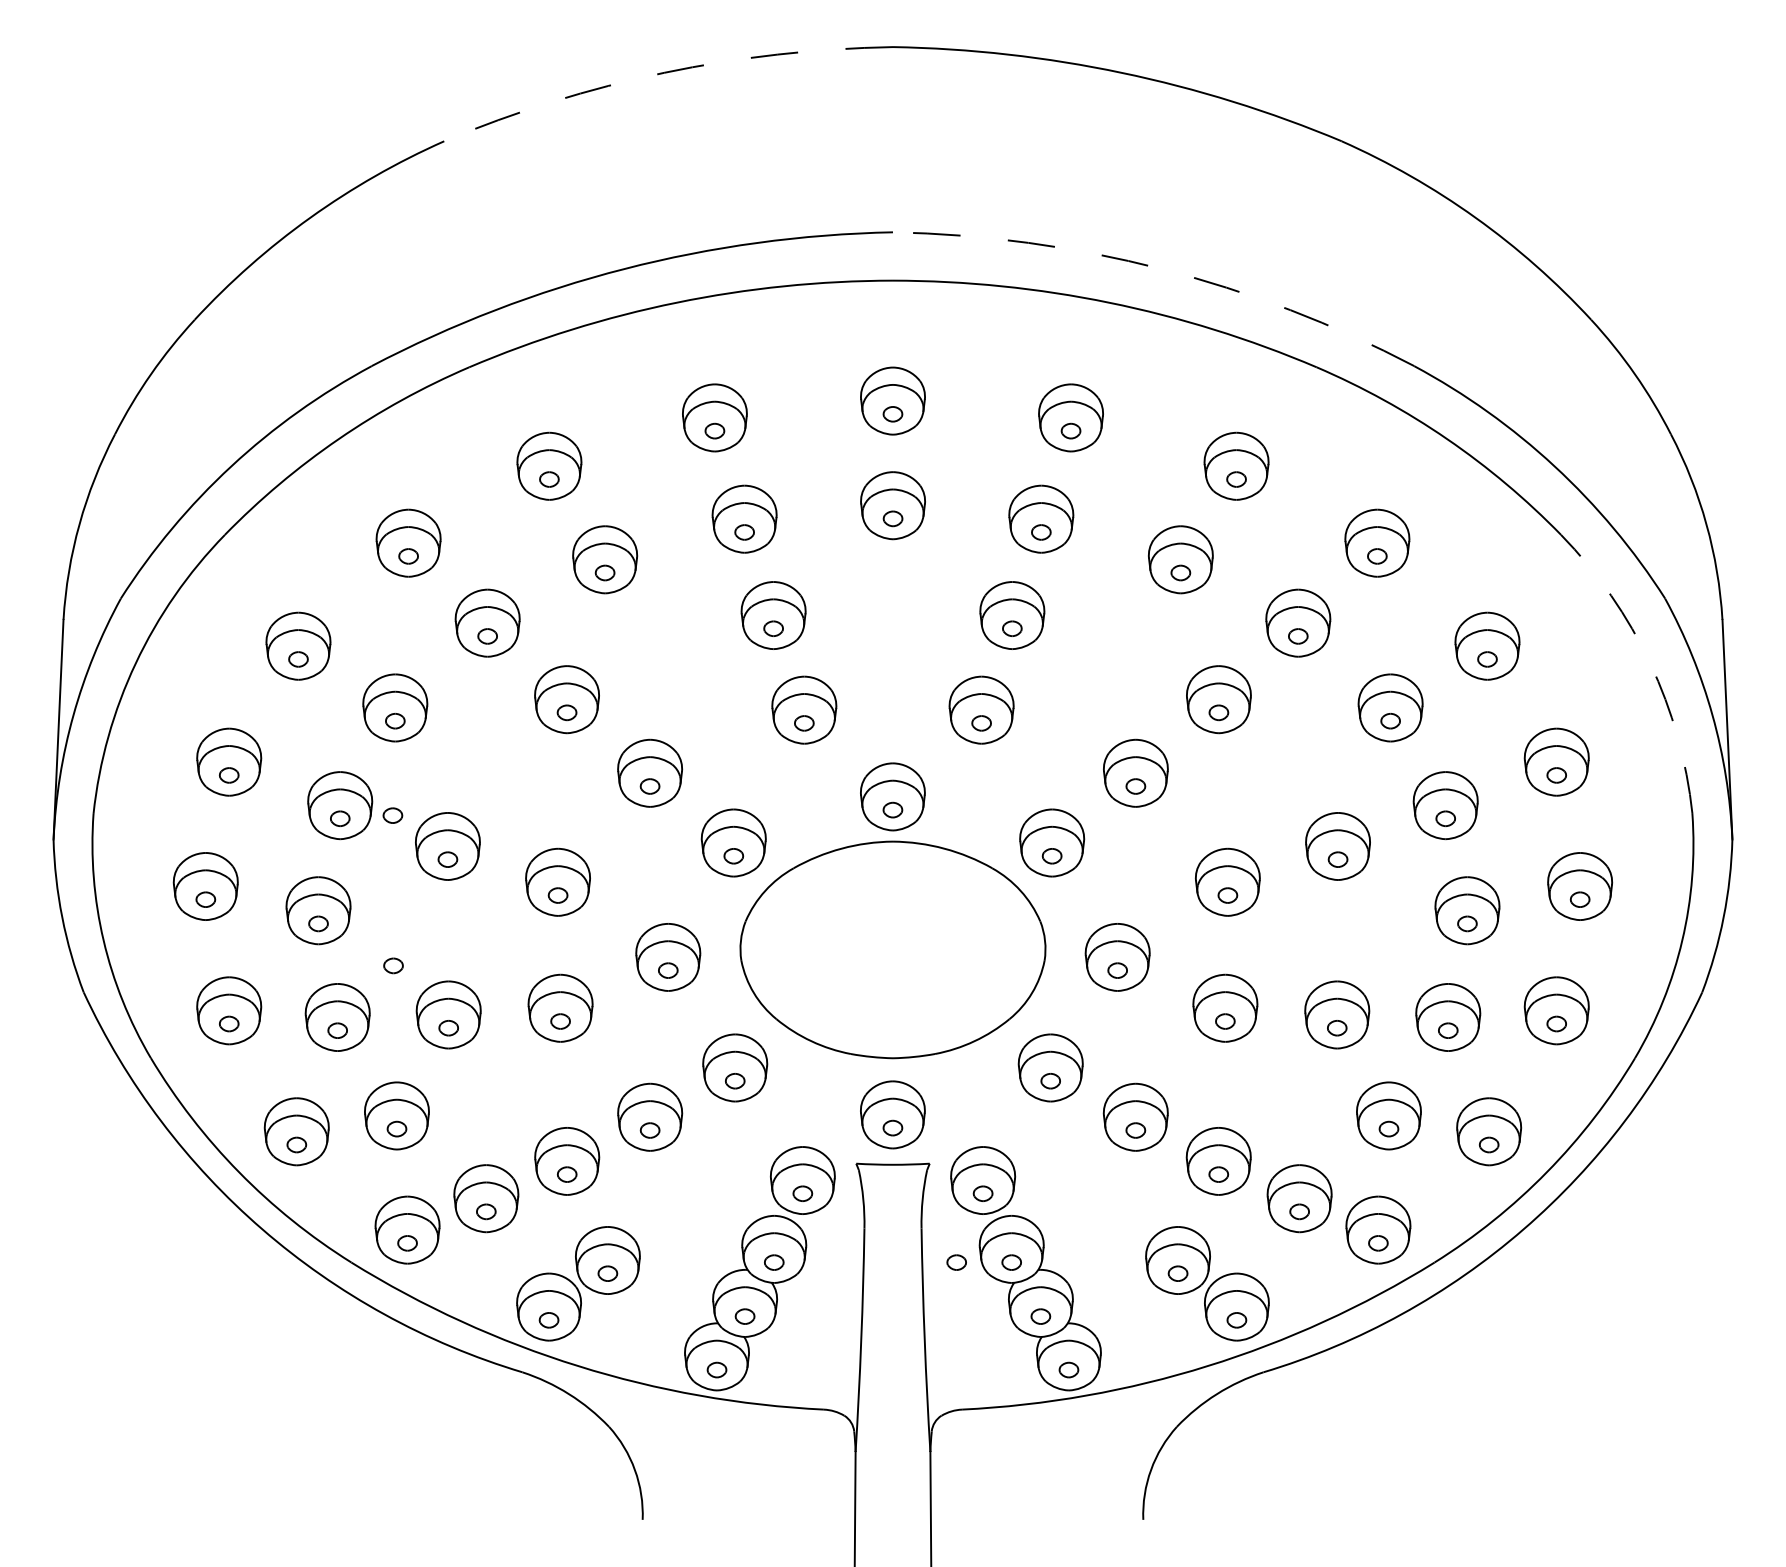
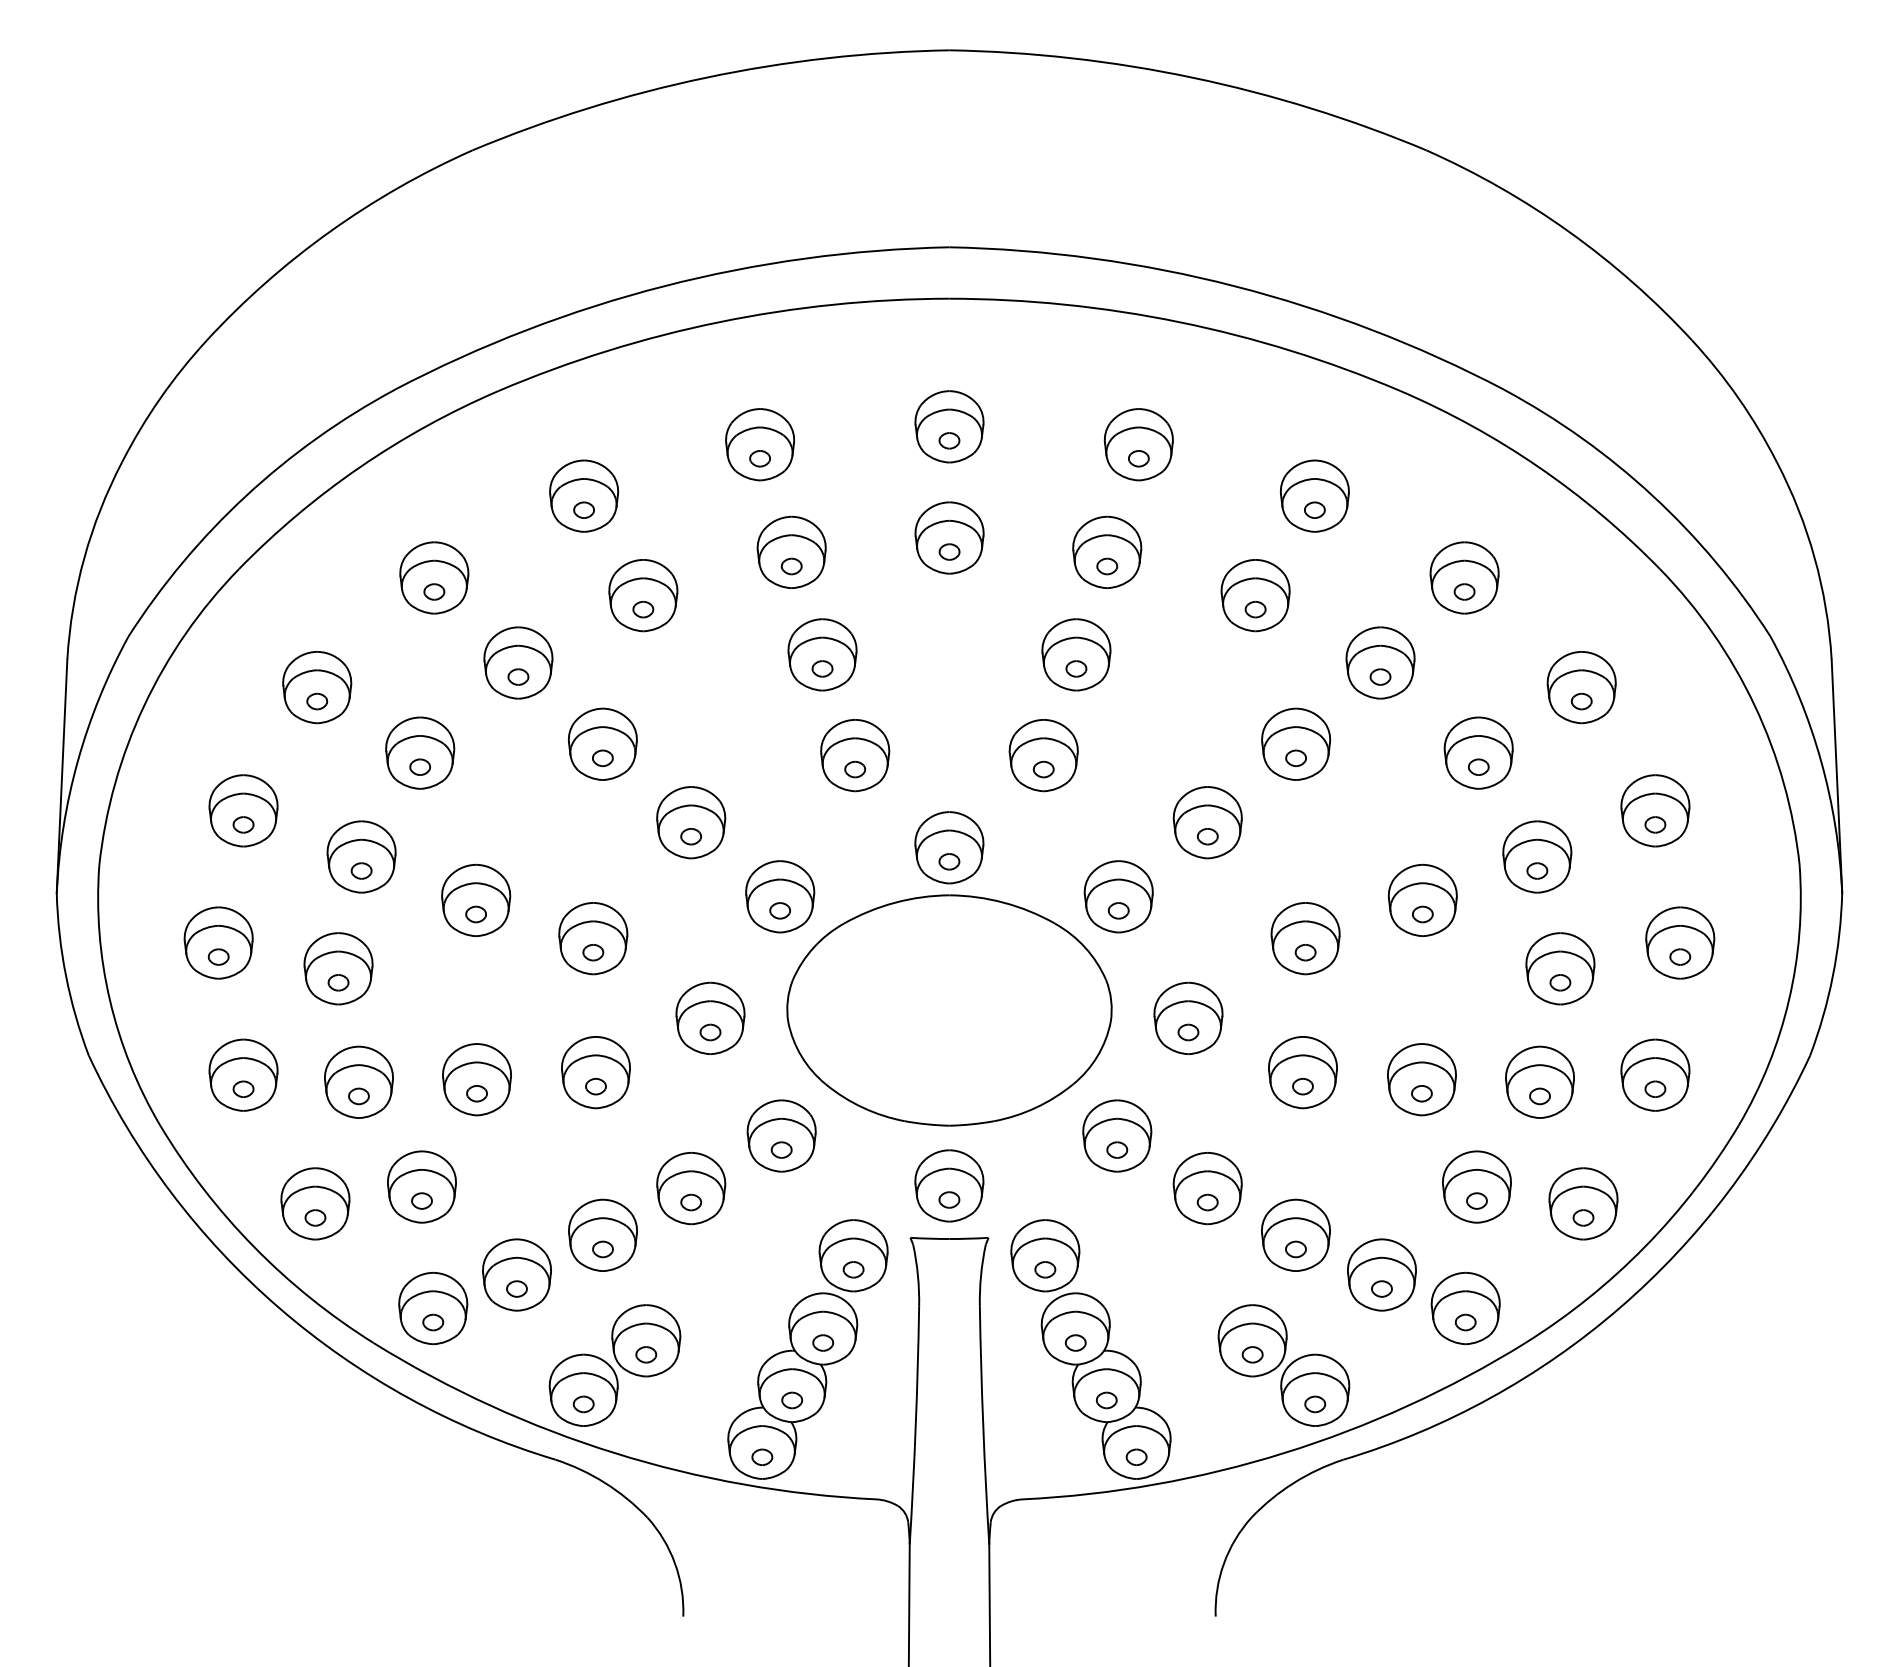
arc: (664, 72) -> (706, 77), dashed -> solid
arc: (1161, 268) -> (1235, 285), dashed -> solid
arc: (1650, 663) -> (1755, 705), dashed -> solid
part: (392, 815) -> (417, 867), removed
part: (393, 965) -> (418, 1027), removed
part: (956, 1262) -> (1017, 1342), removed

